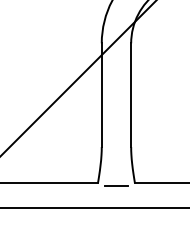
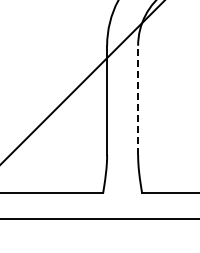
line: (131, 95) -> (138, 100), solid -> dashed
line: (116, 185) -> (122, 195), removed

